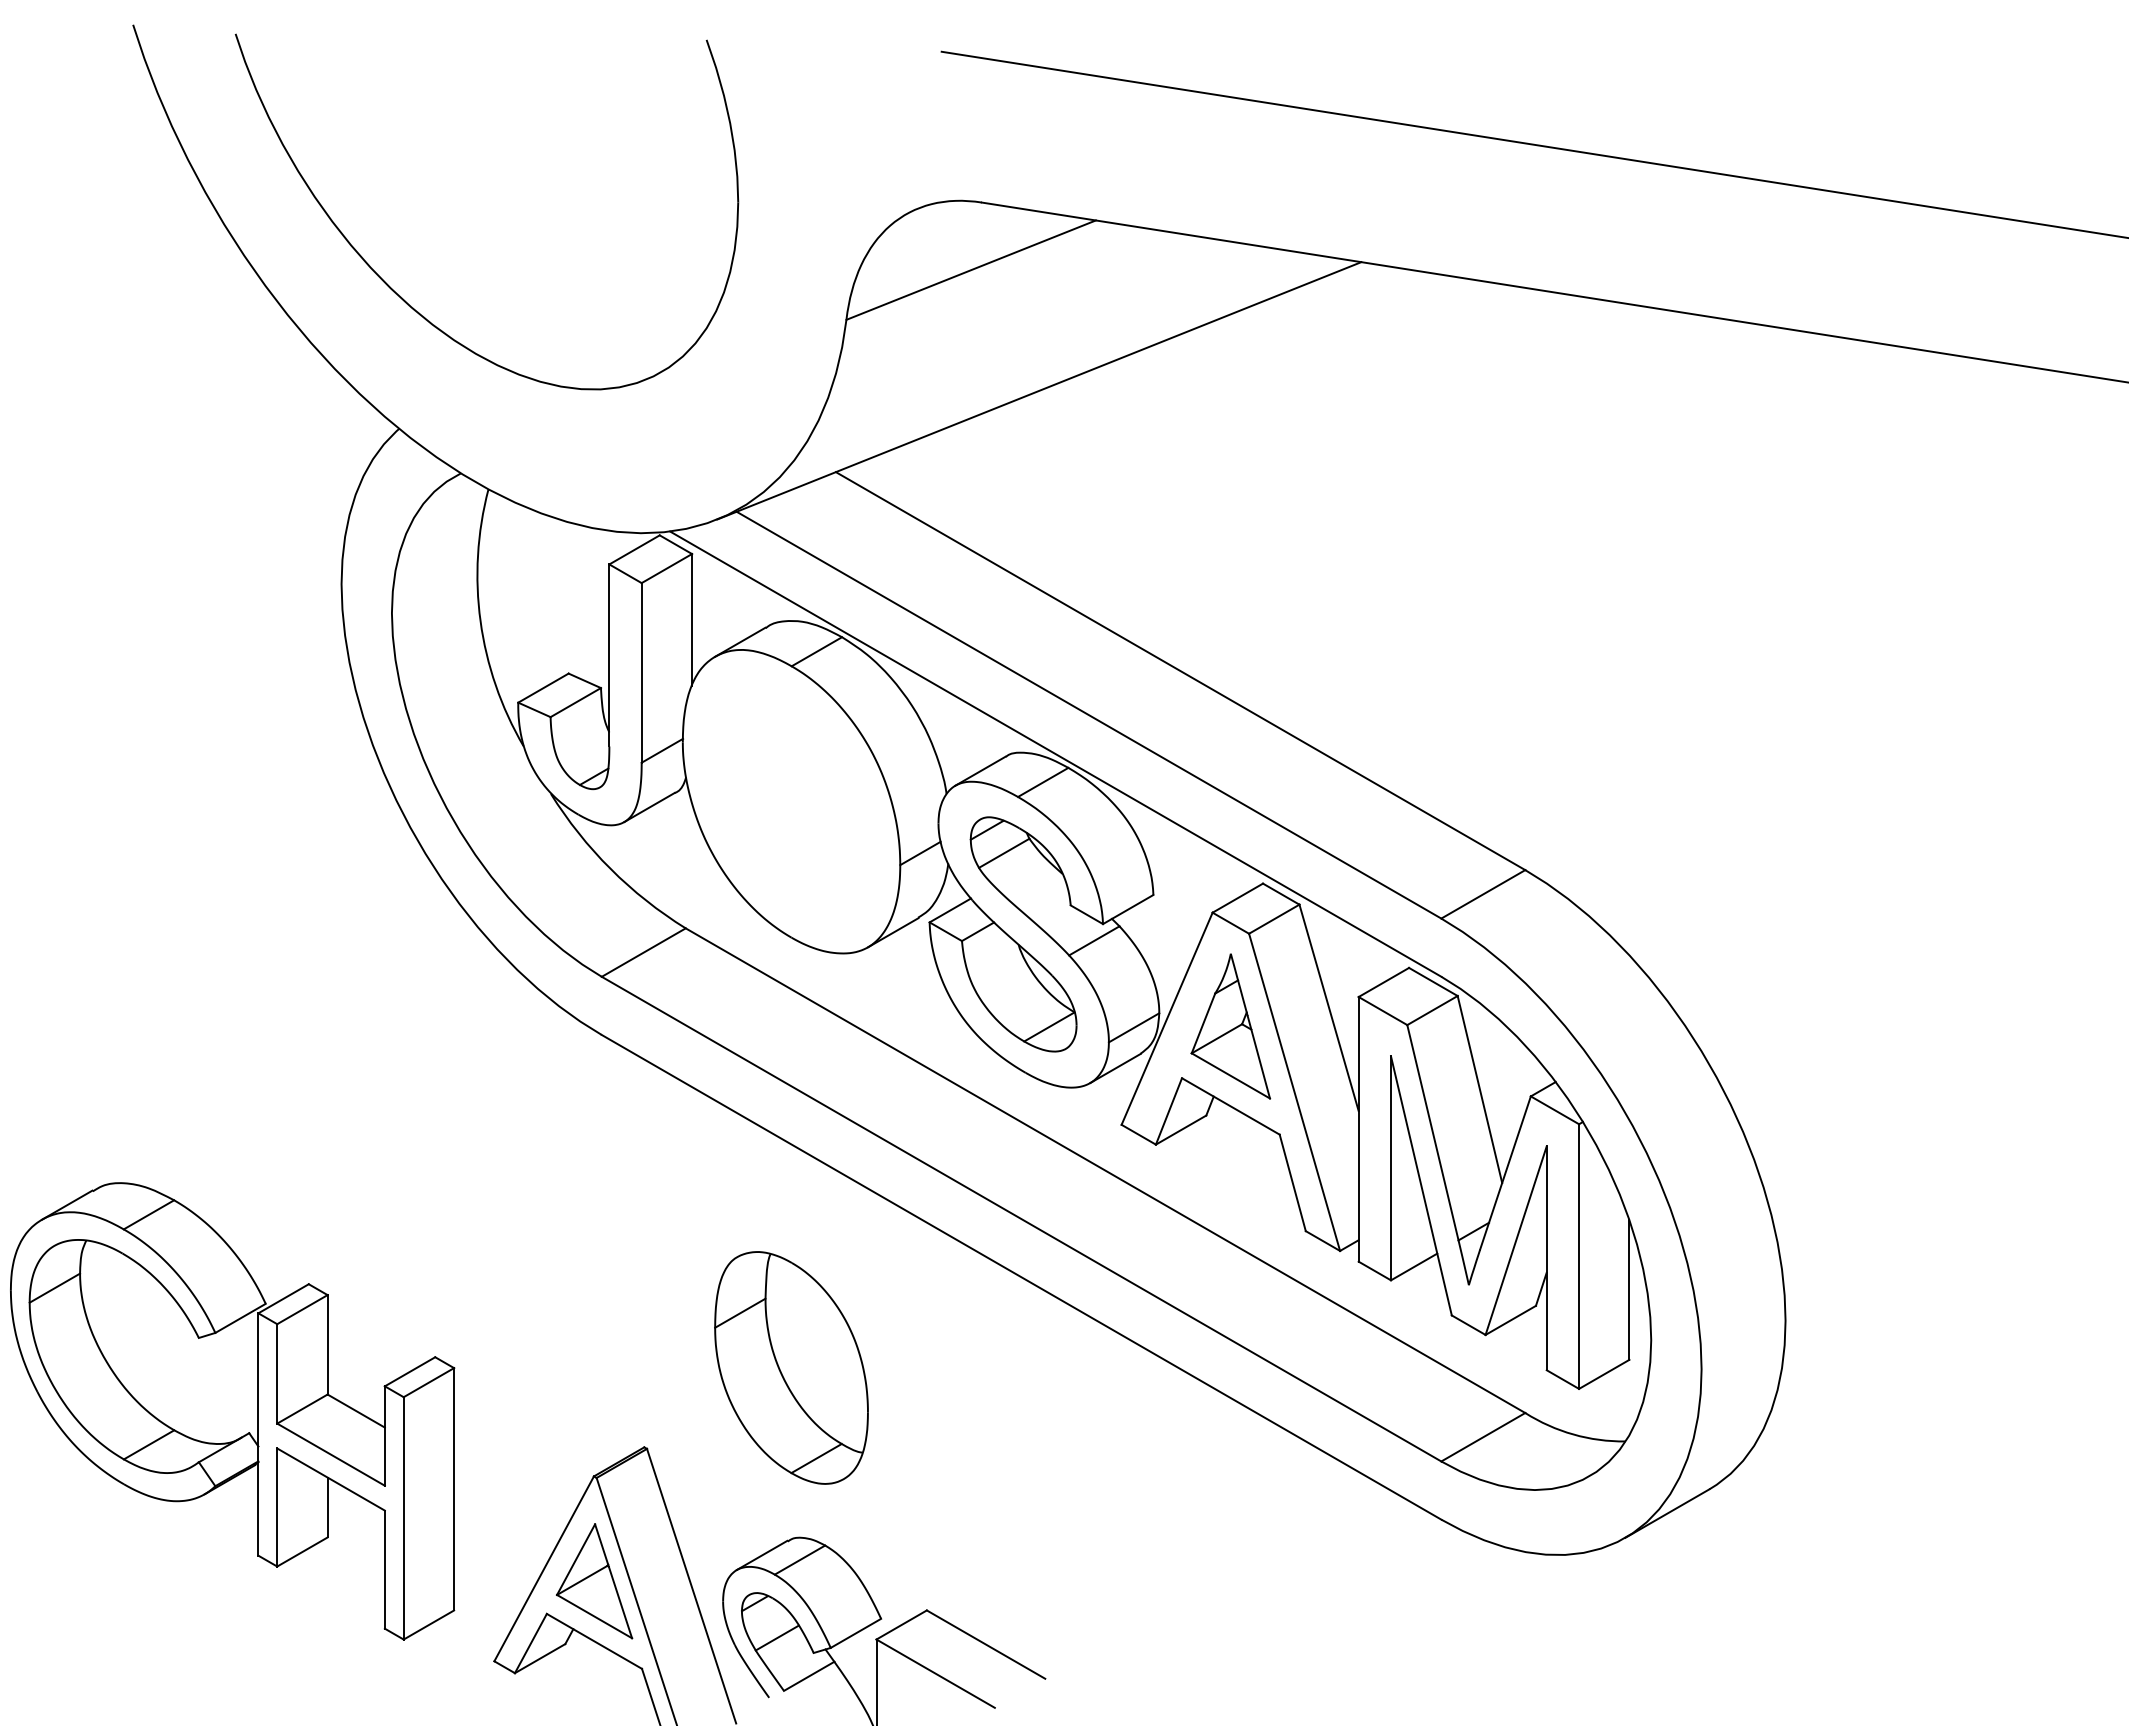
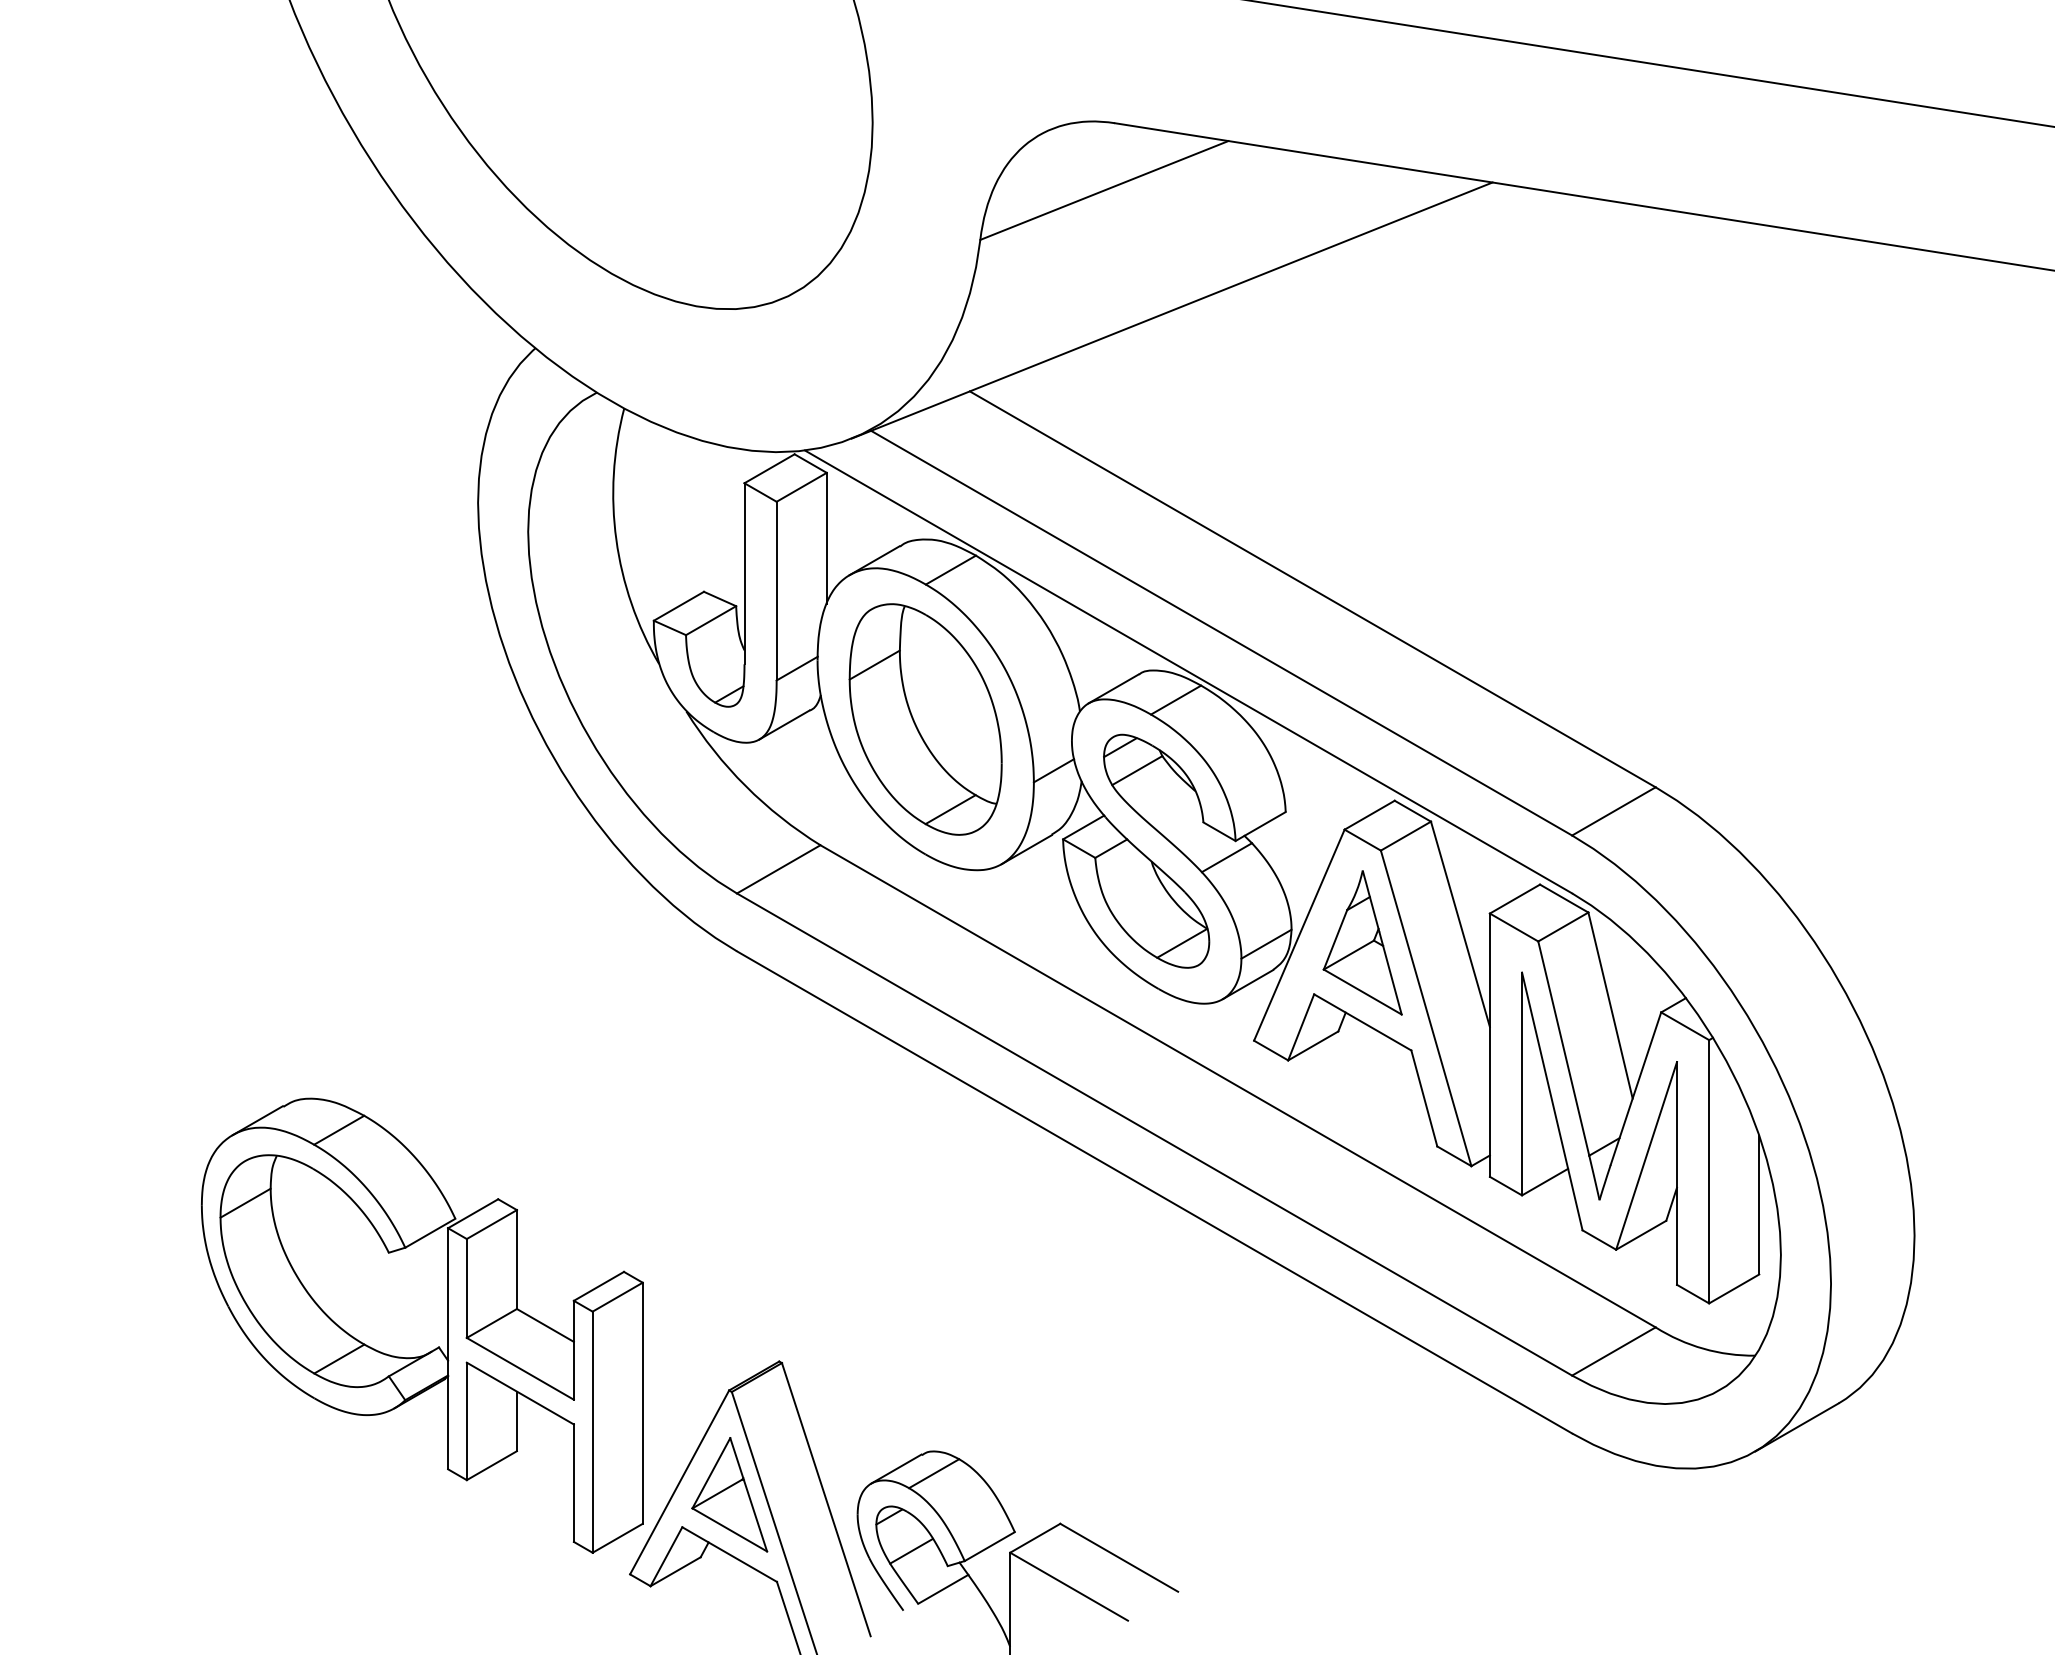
part: (791, 1367) -> (925, 719), moved
part: (257, 1411) -> (447, 1325), moved

